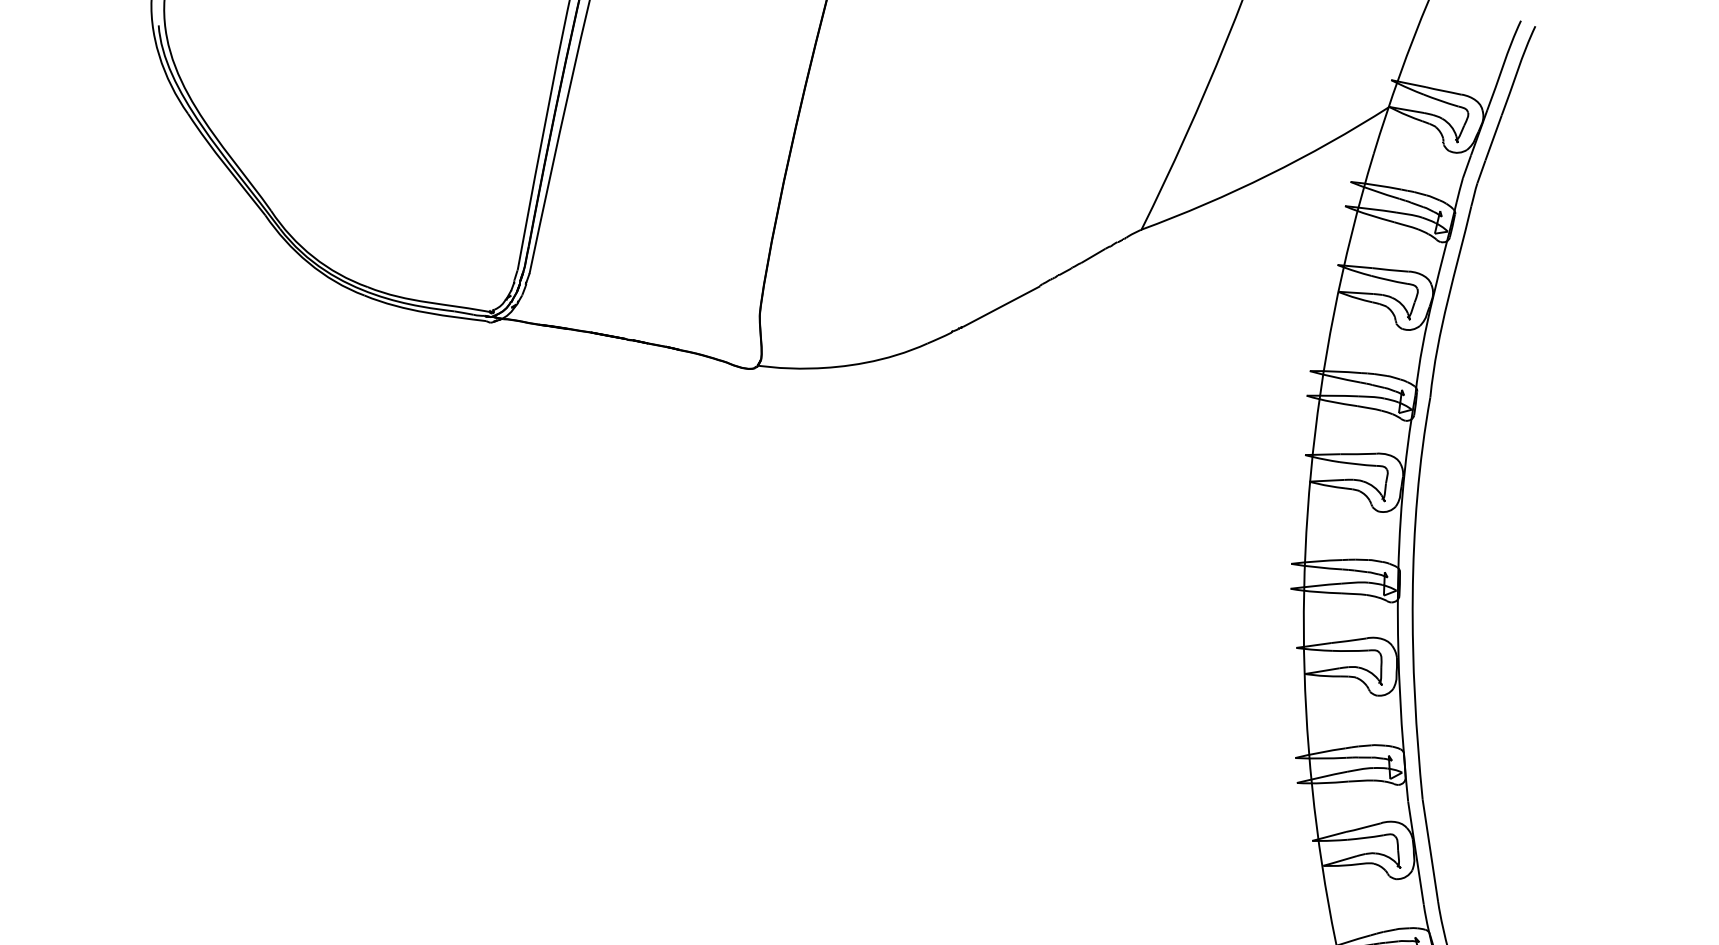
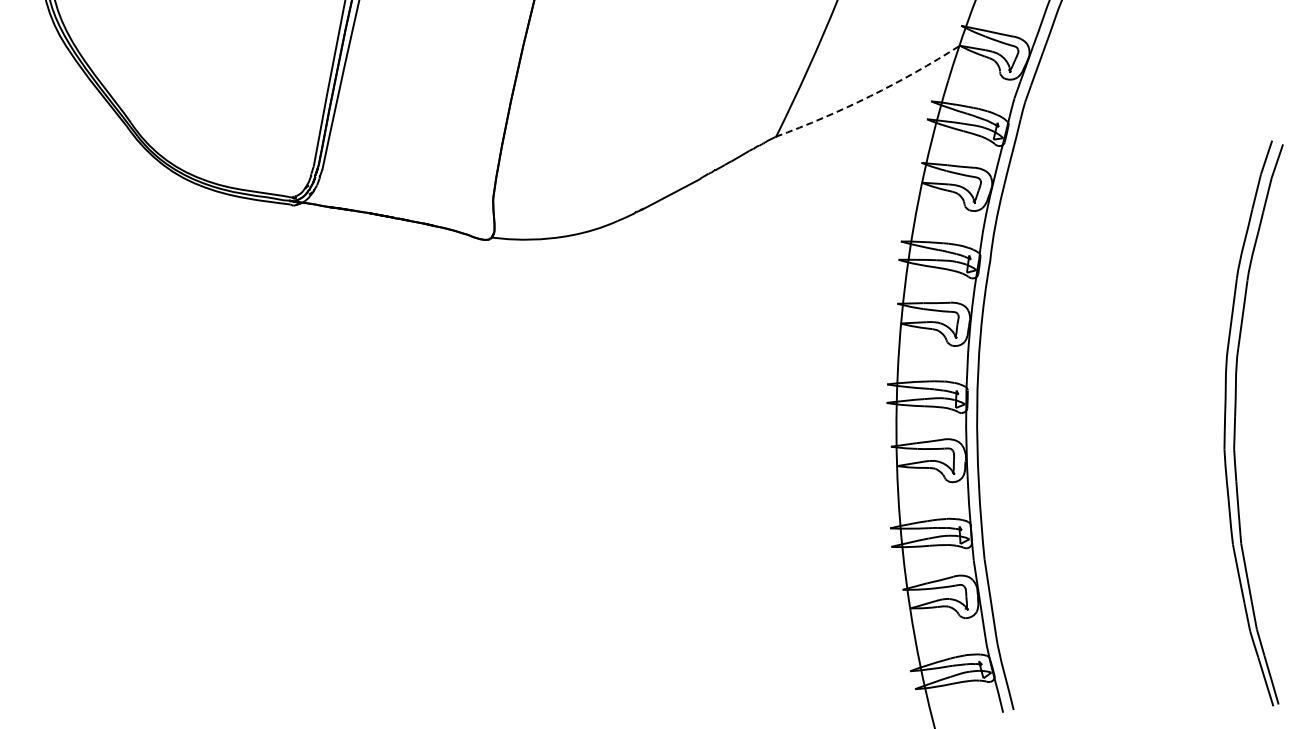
arc: (1268, 175) -> (870, 96), solid -> dashed

